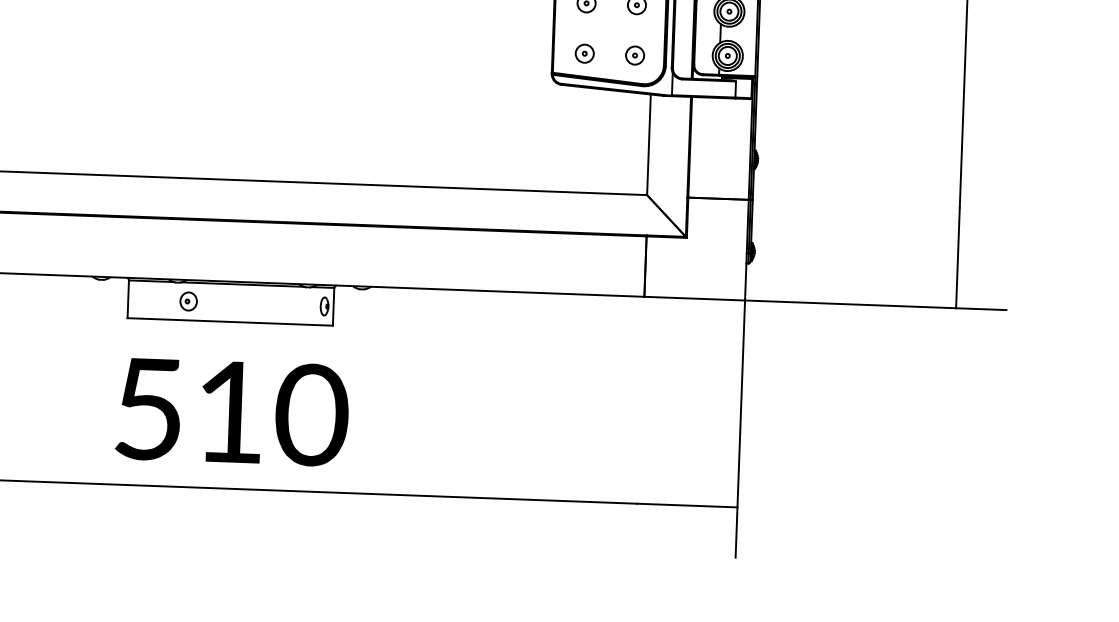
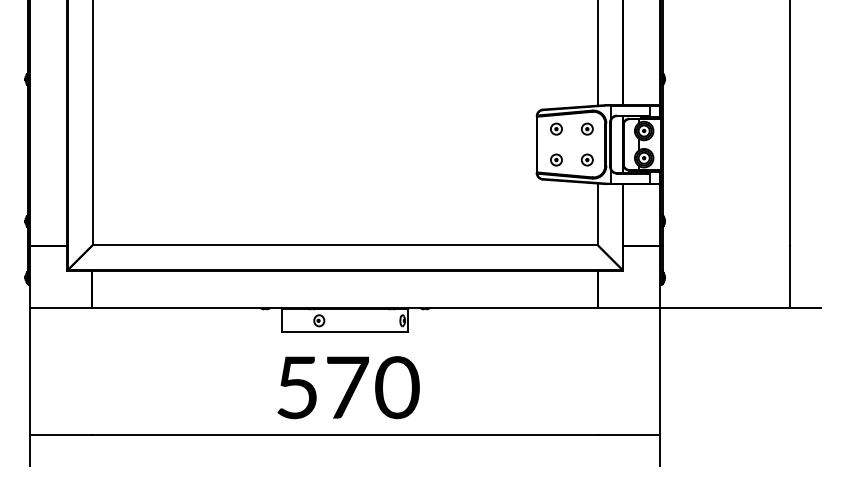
text: (232, 411) -> (348, 387), 510 -> 570

